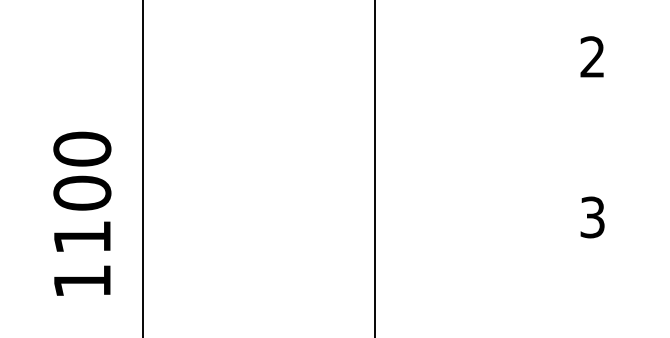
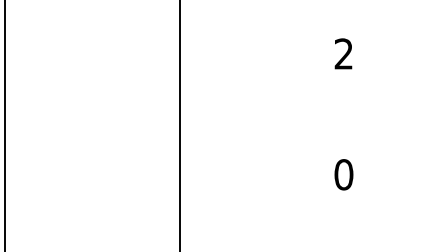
text: (592, 217) -> (343, 174), 3 -> 0

